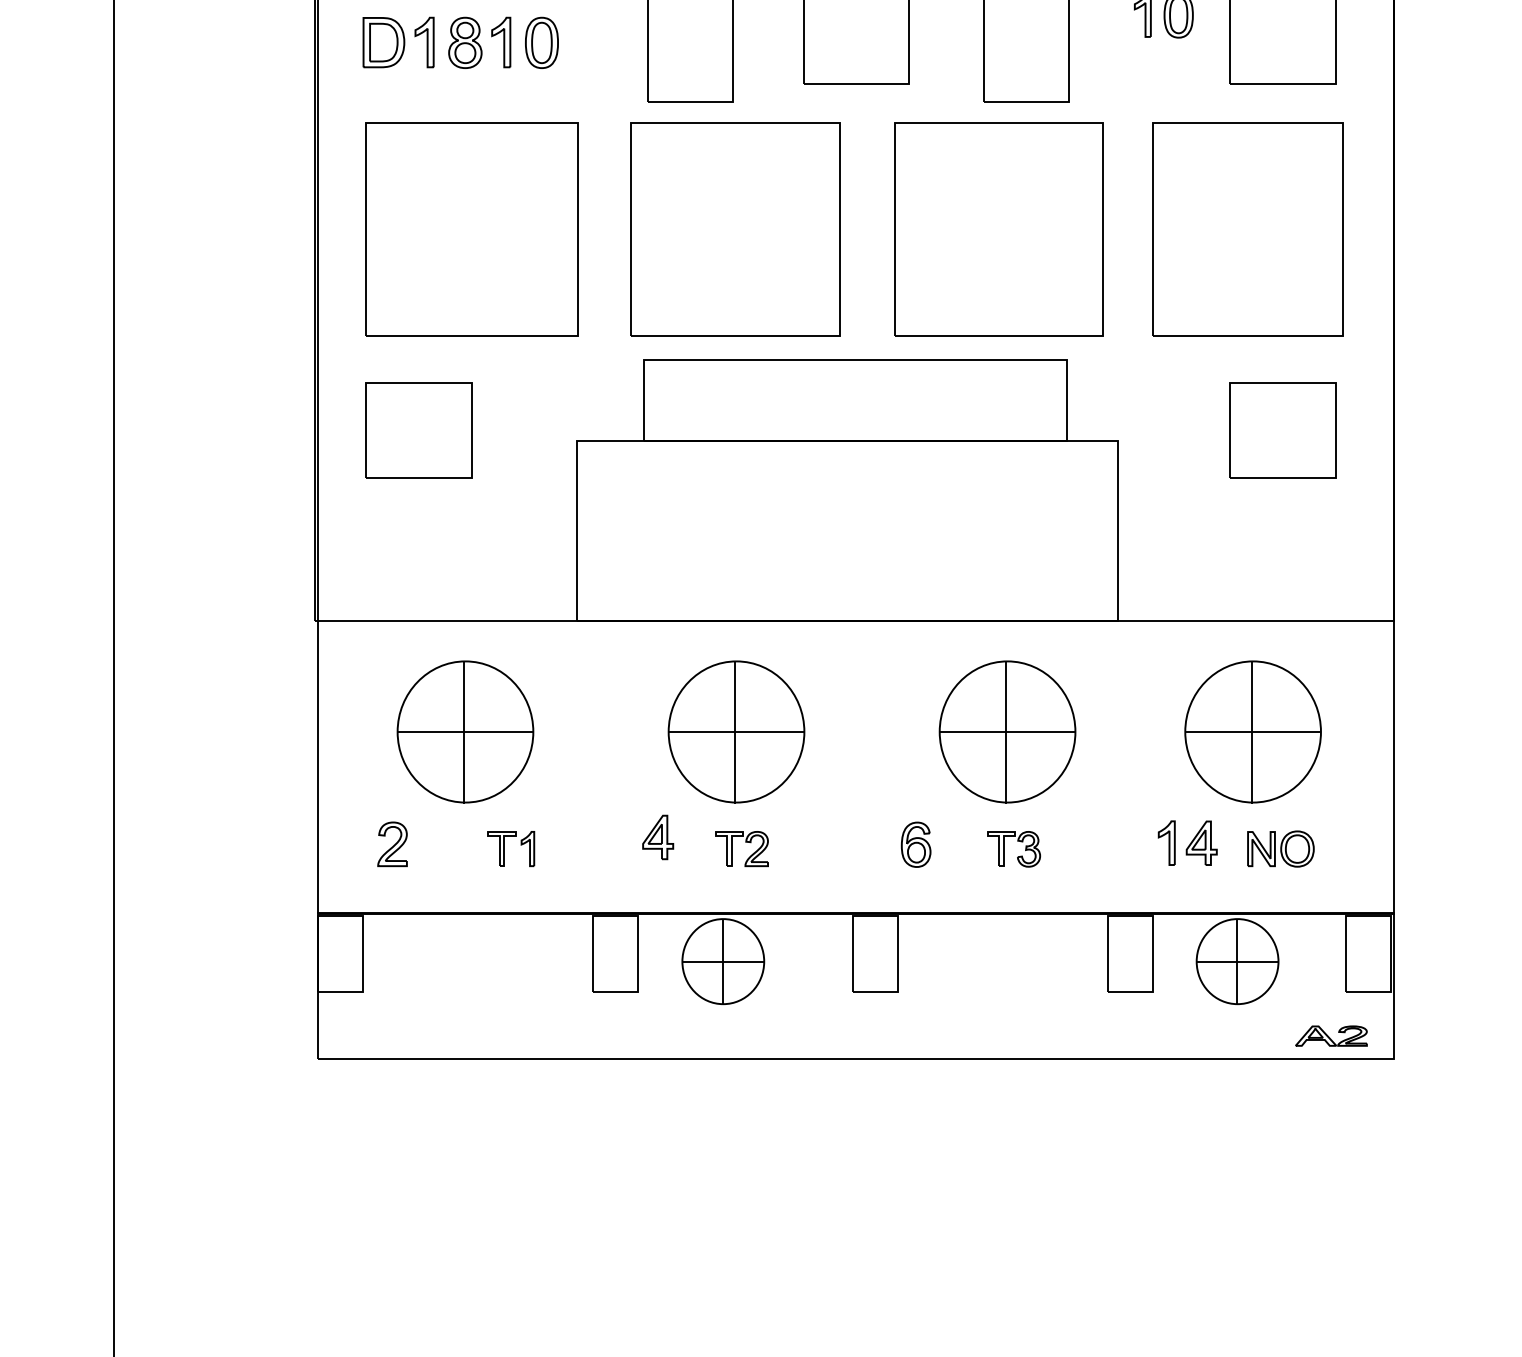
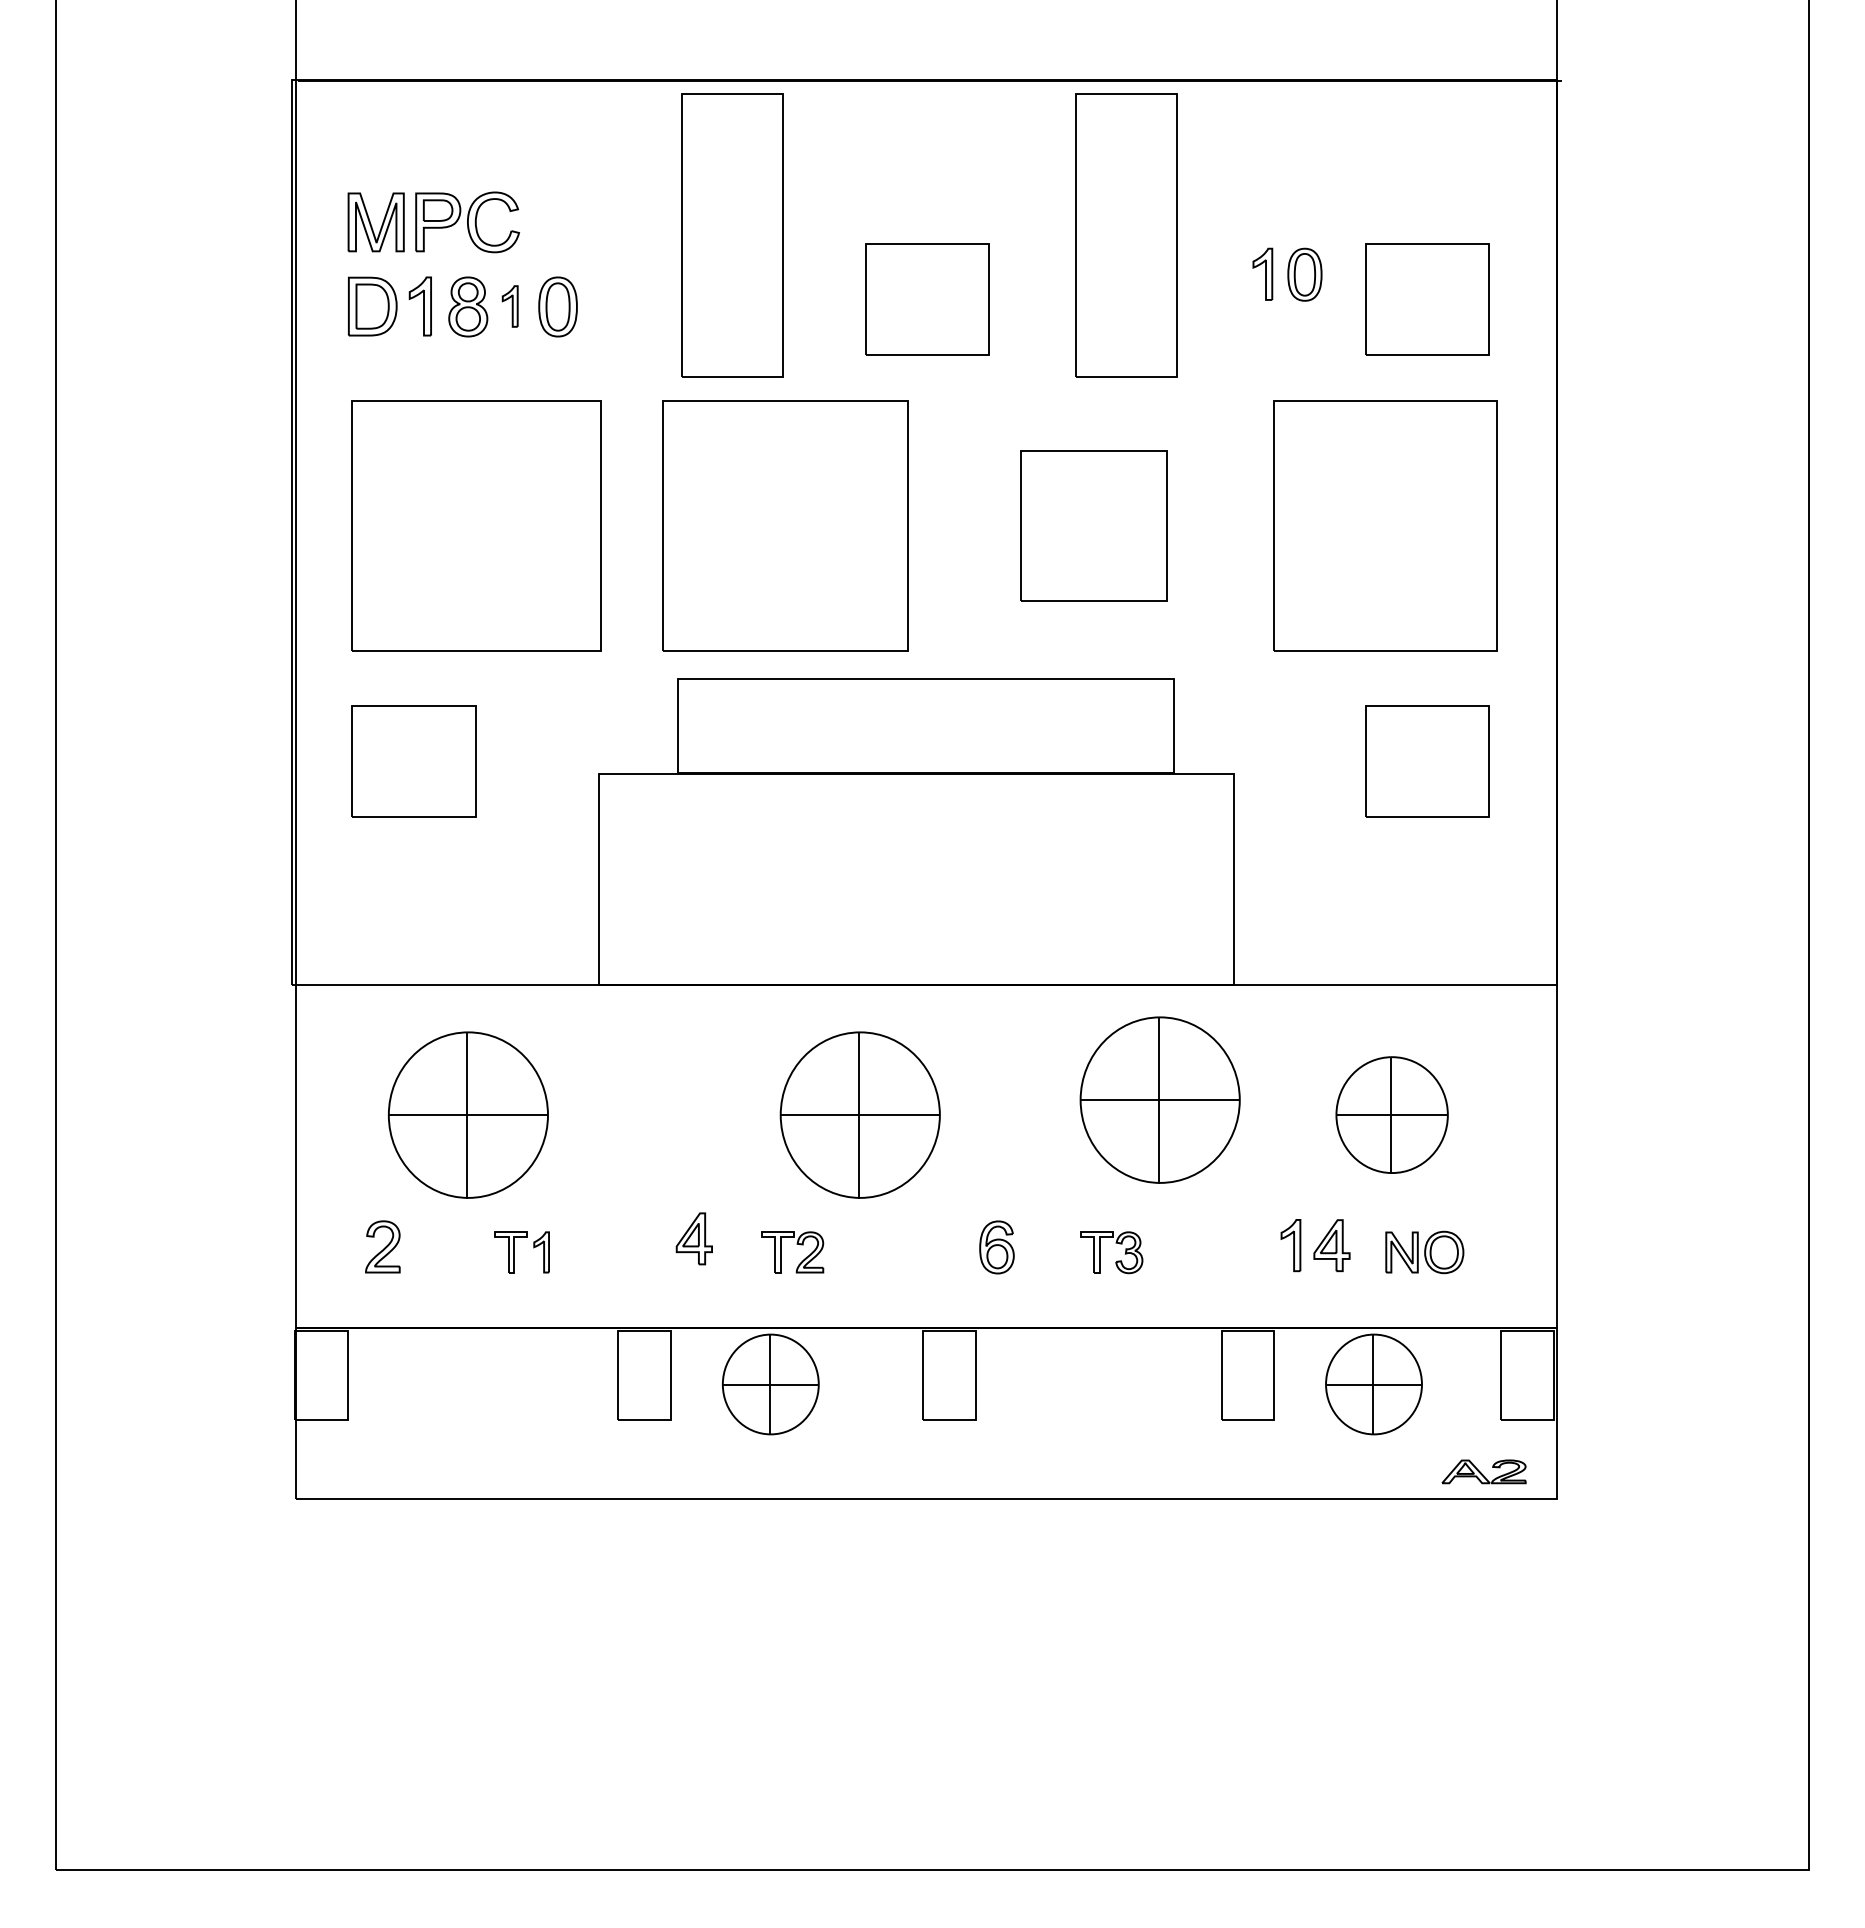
part: (500, 42) -> (509, 306), size x0.7
part: (998, 229) -> (1093, 525), size x0.6
part: (735, 731) -> (859, 1114), moved
part: (1006, 731) -> (1159, 1099), moved
part: (1252, 731) -> (1391, 1114), size x0.7

